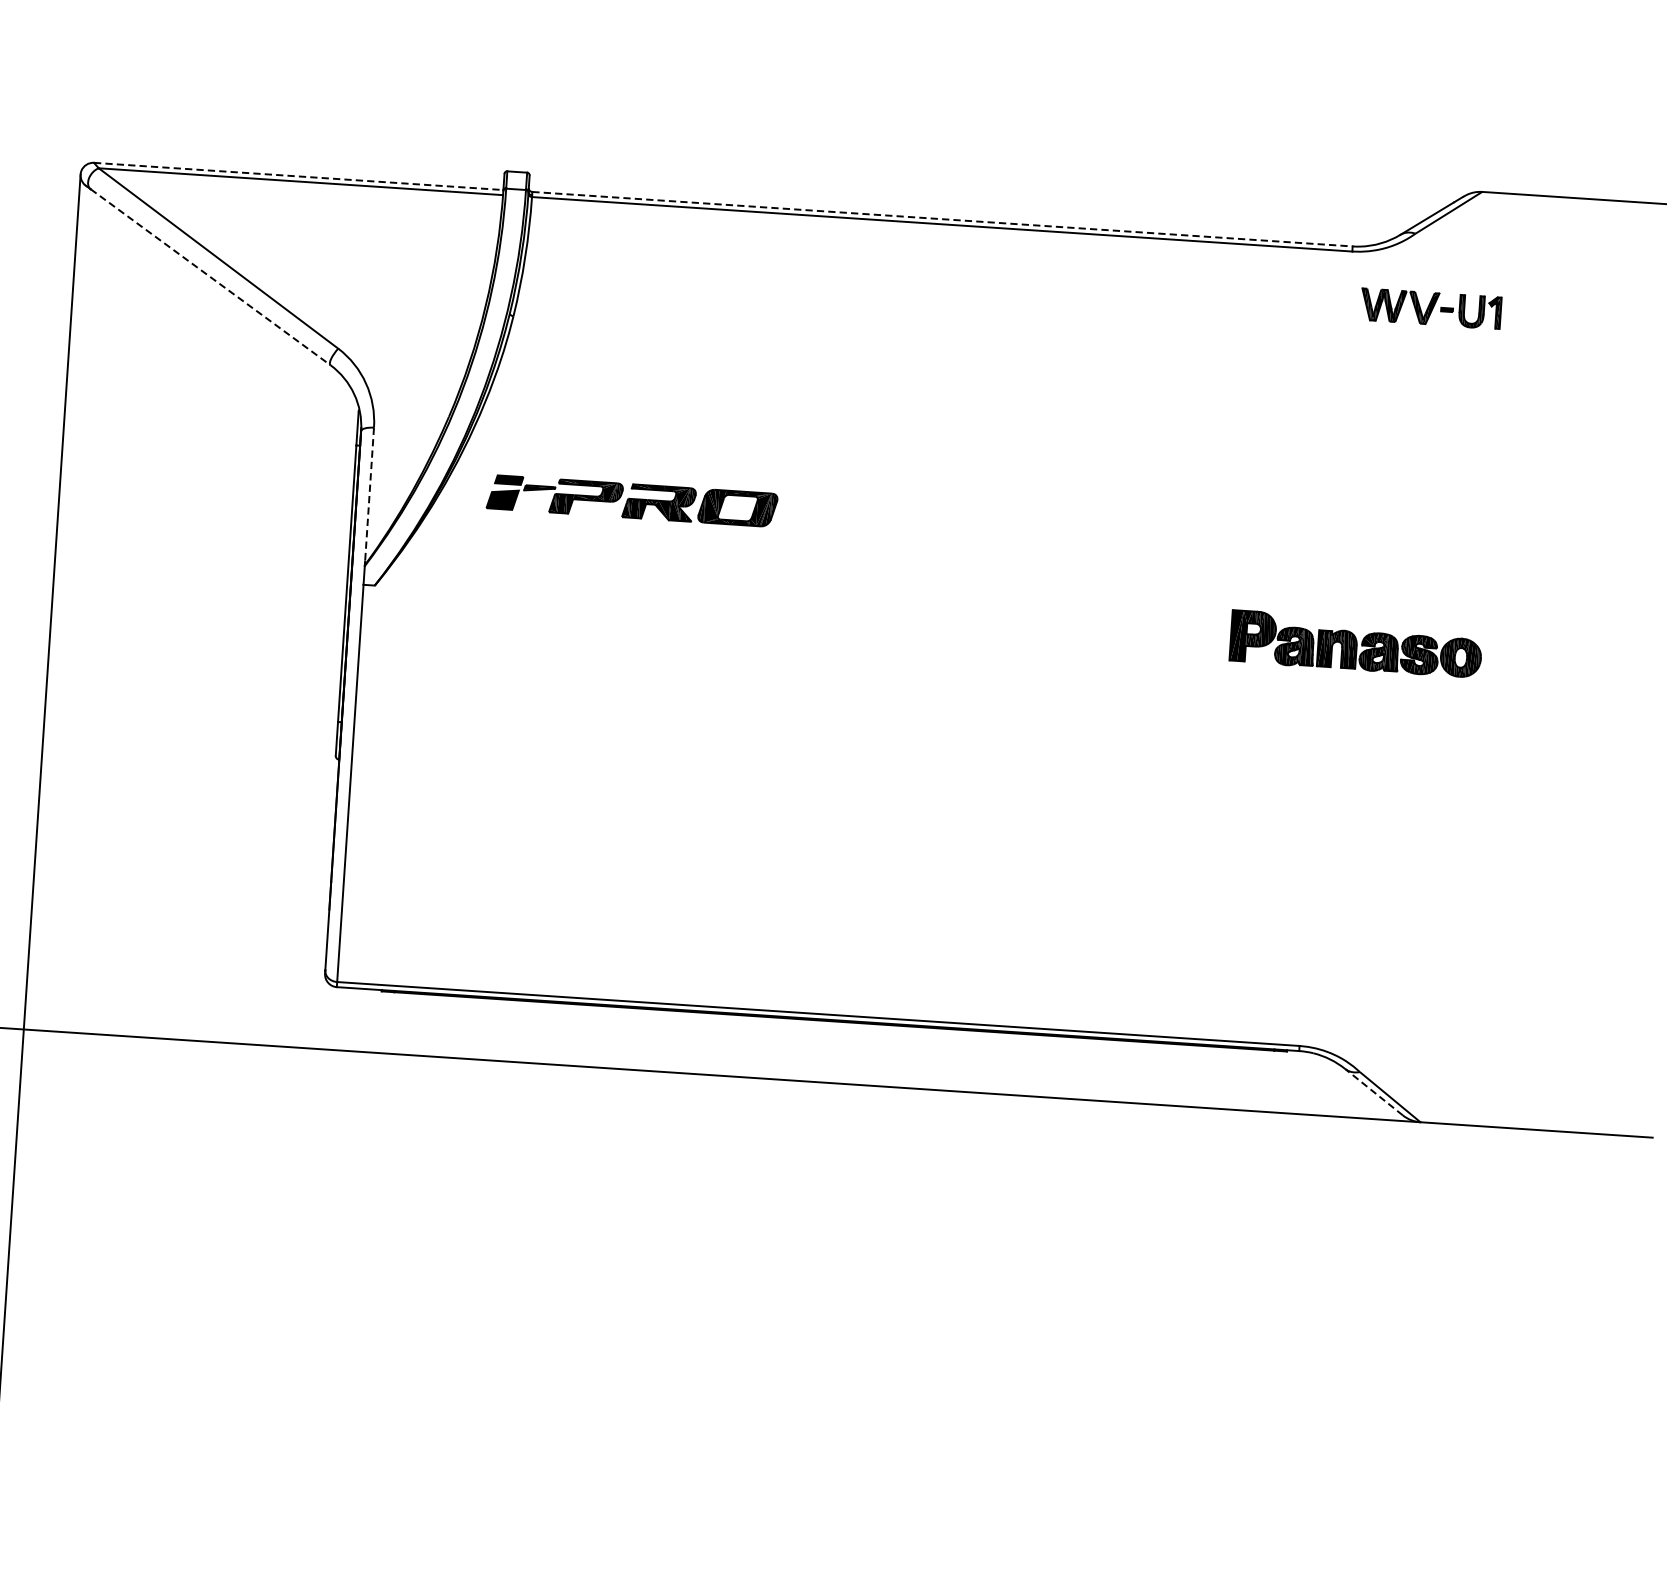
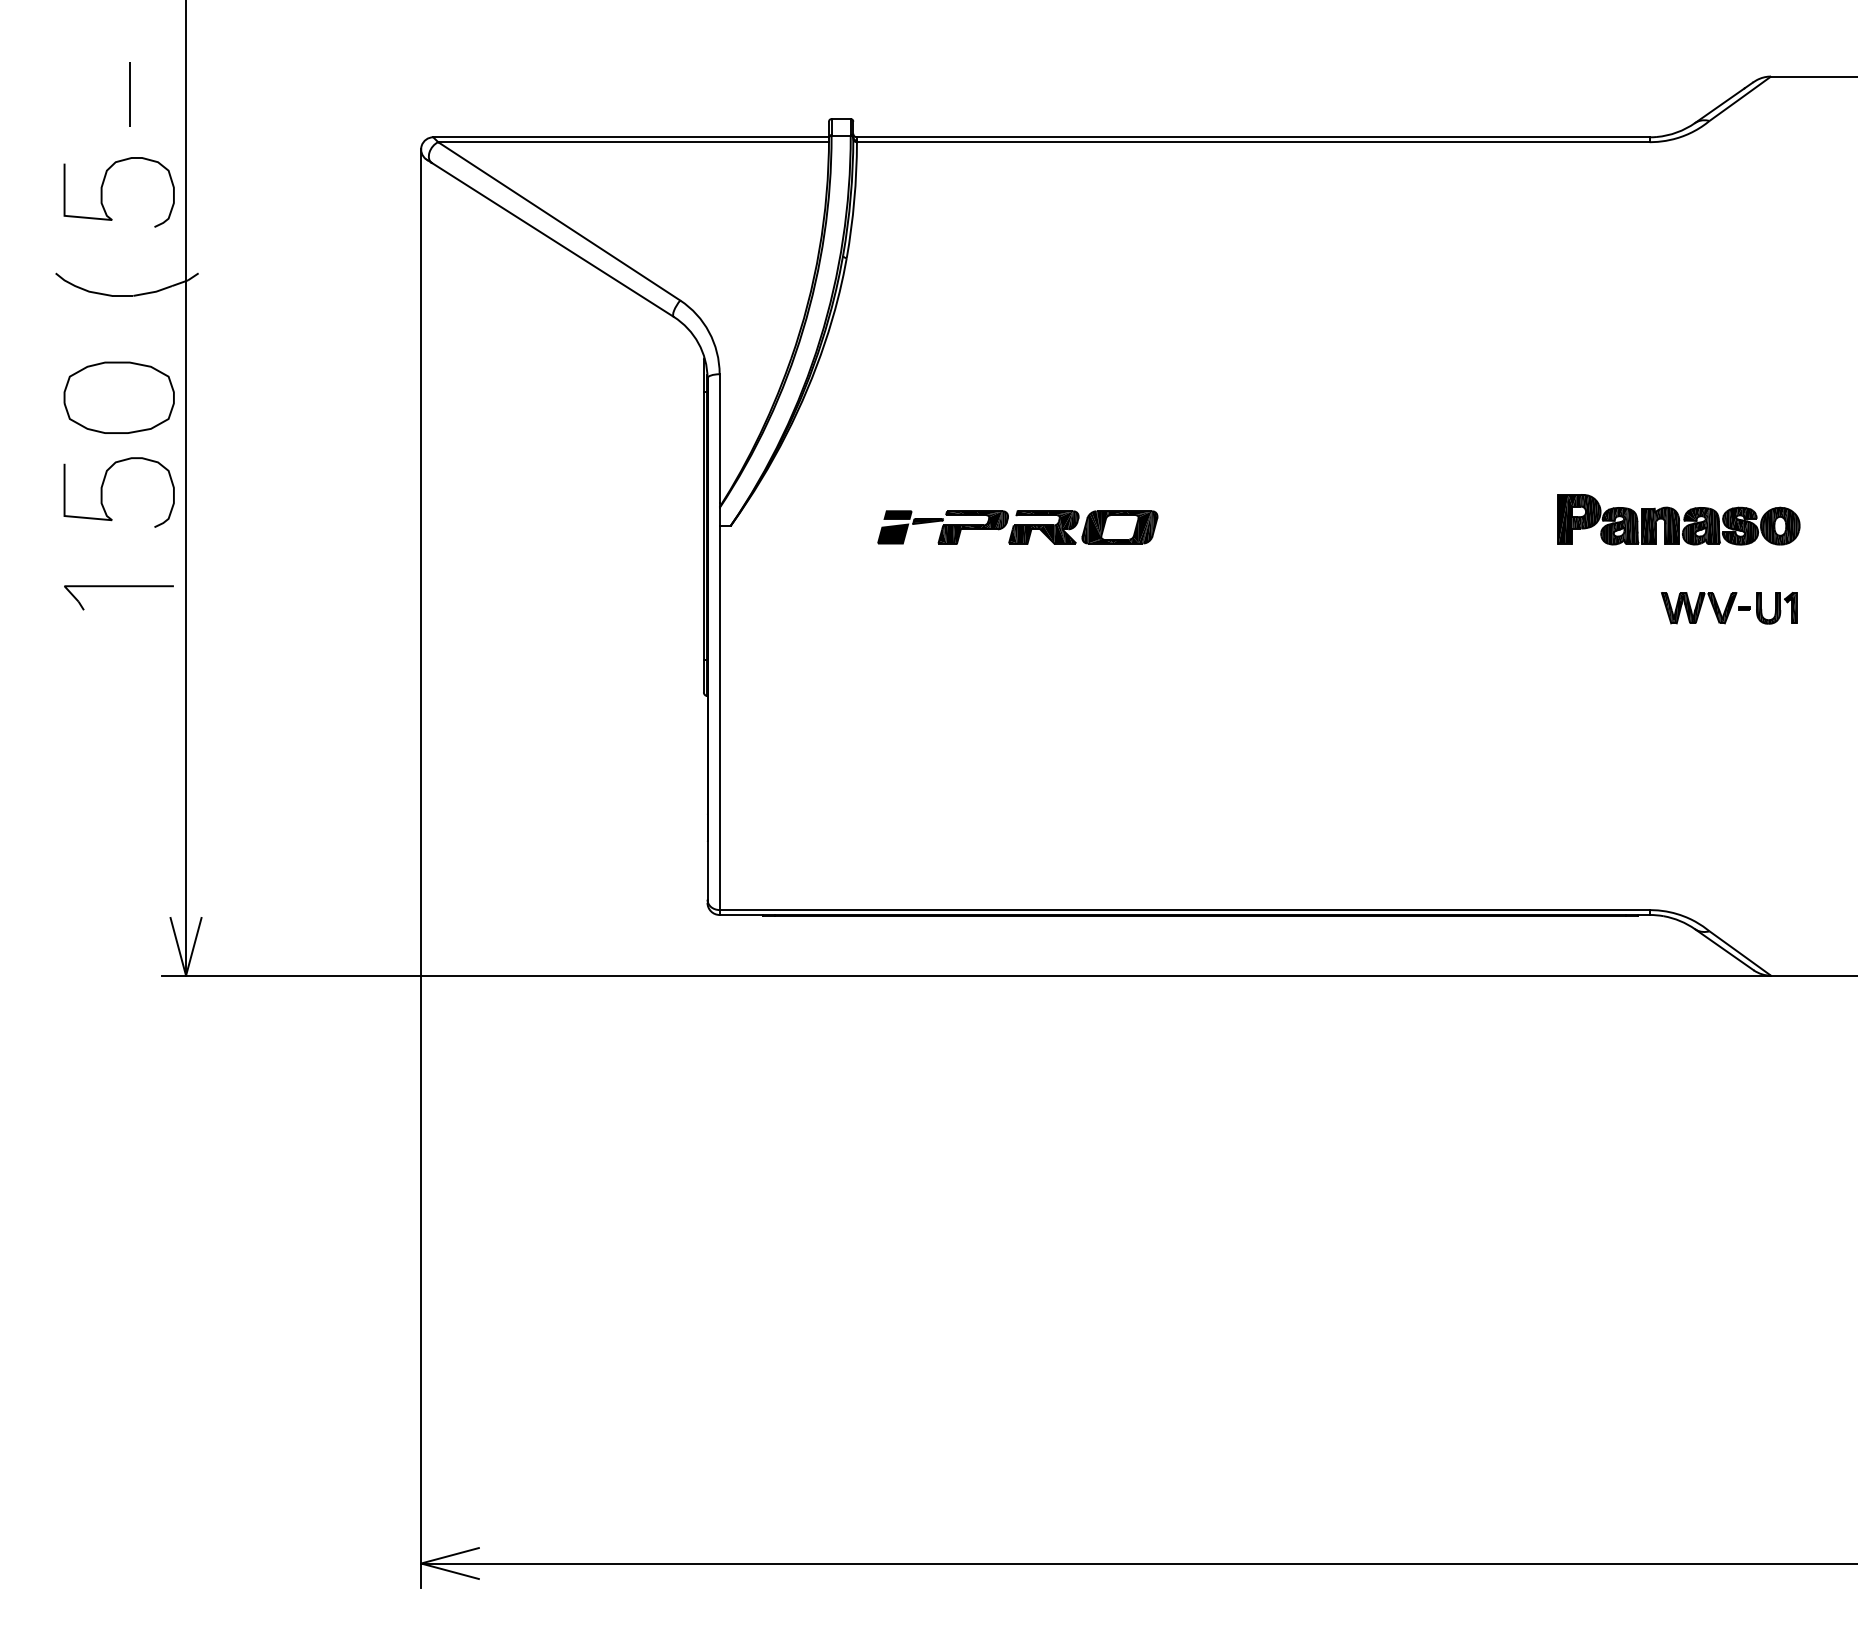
line: (299, 176) -> (631, 137), dashed -> solid
line: (942, 219) -> (1253, 137), dashed -> solid
line: (211, 277) -> (553, 240), dashed -> solid
part: (1431, 309) -> (1729, 608), moved
line: (369, 494) -> (719, 438), dashed -> solid
part: (631, 501) -> (1017, 527), moved
line: (1374, 1091) -> (1724, 949), dashed -> solid

